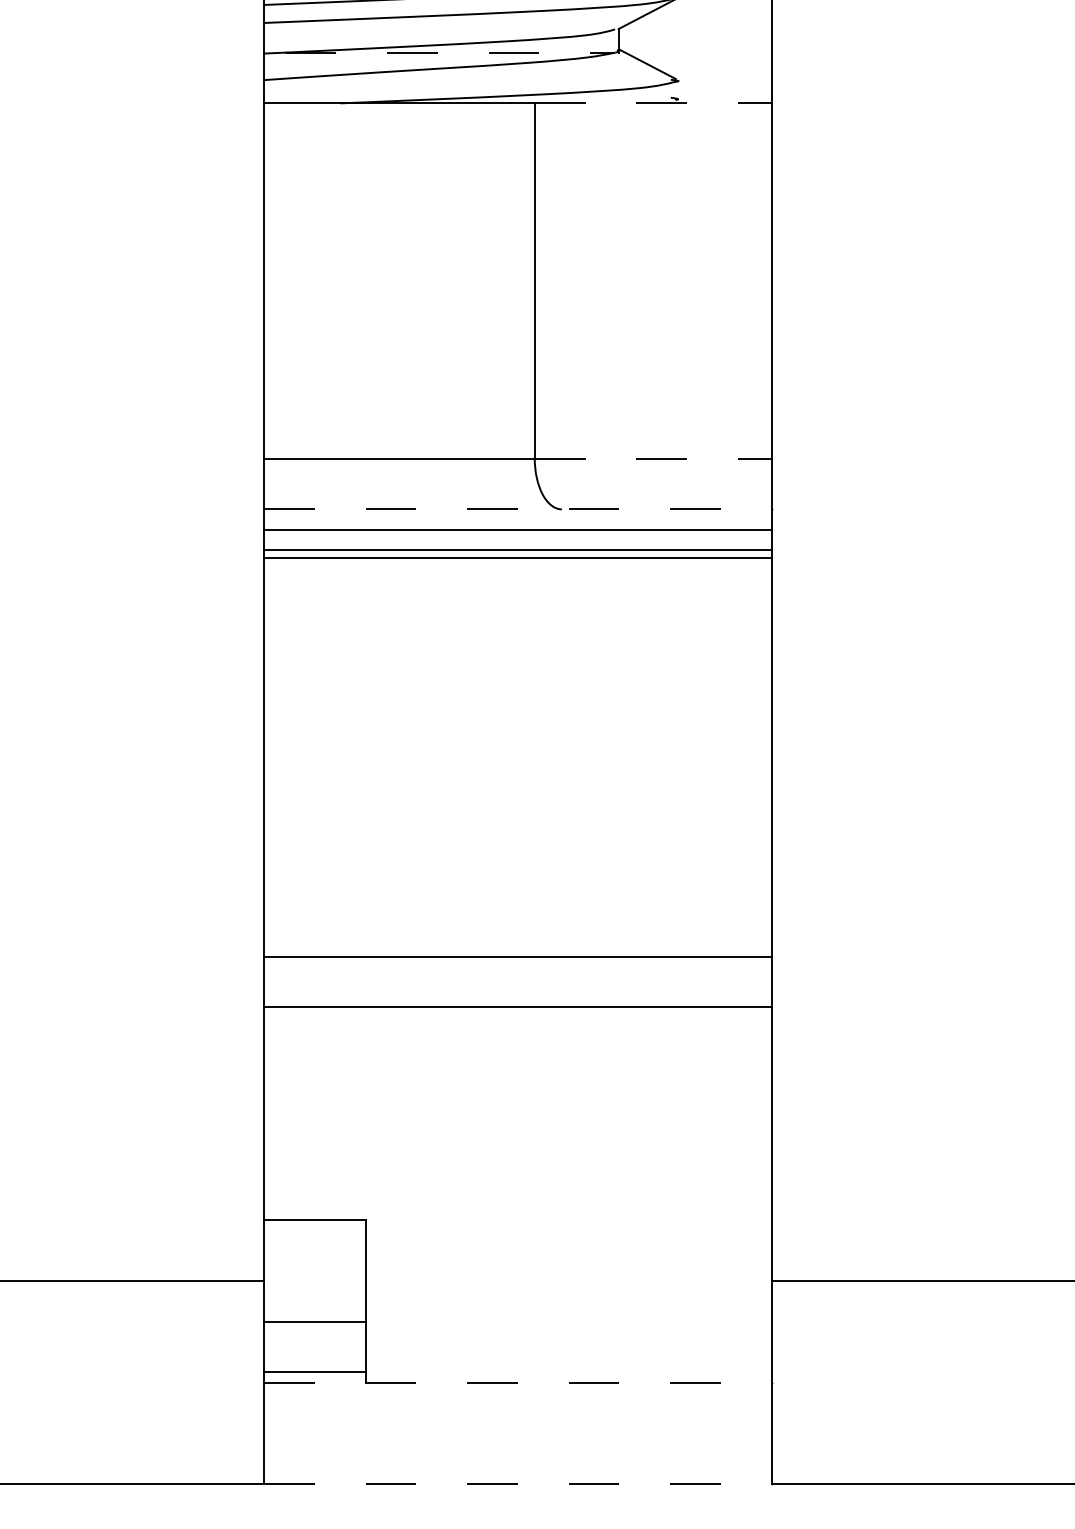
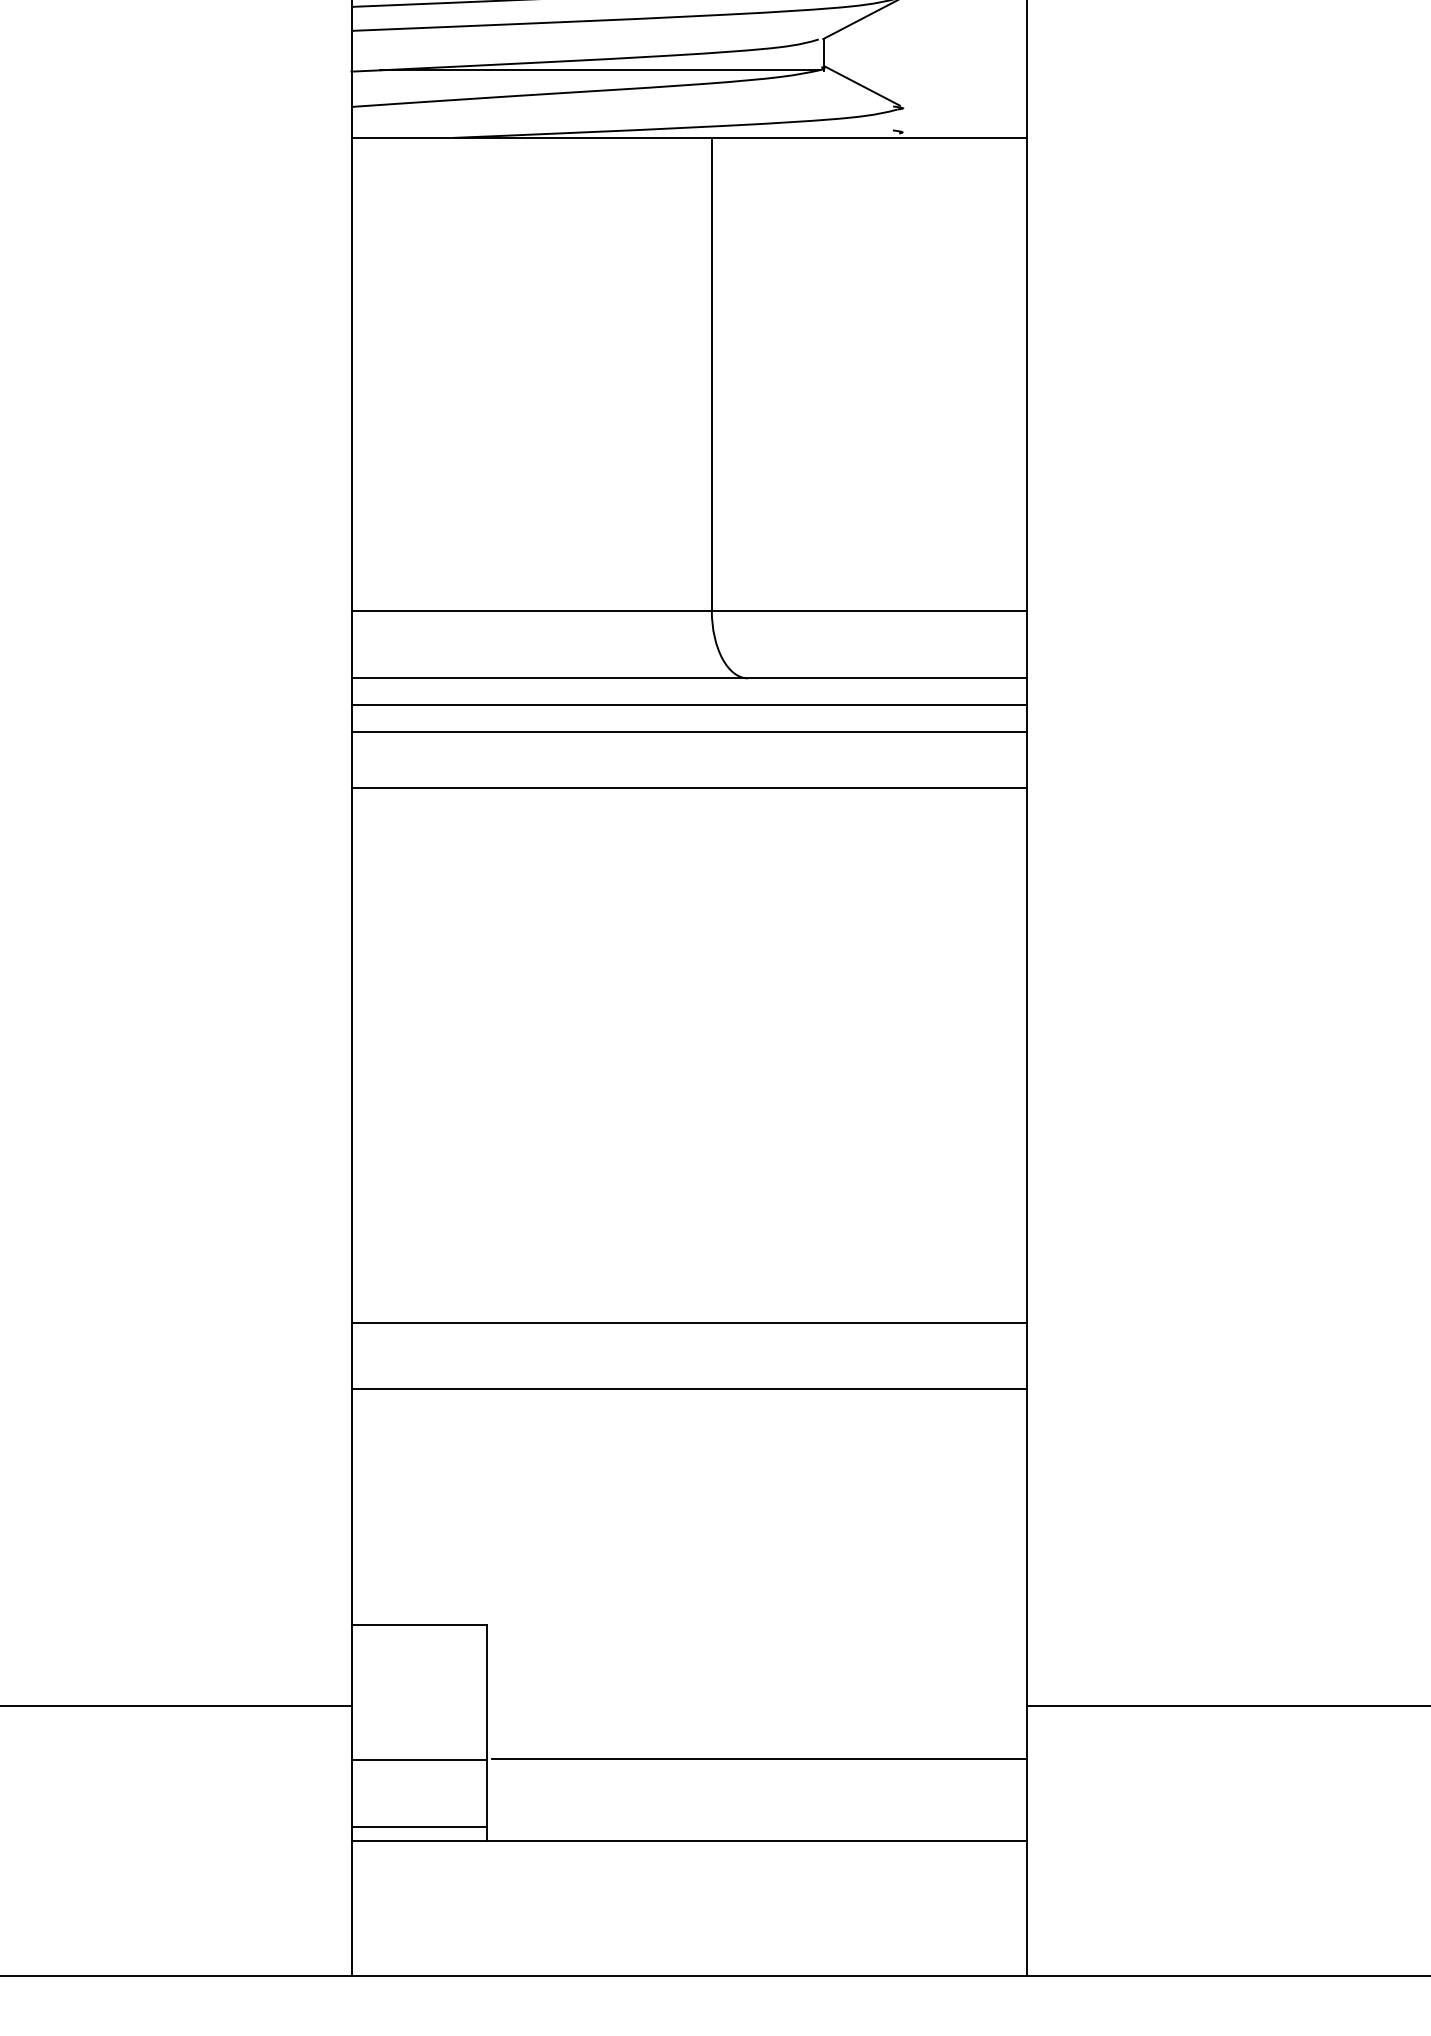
line: (451, 52) -> (600, 70), dashed -> solid
line: (653, 103) -> (869, 137), dashed -> solid
line: (653, 458) -> (869, 610), dashed -> solid
line: (517, 509) -> (689, 678), dashed -> solid
line: (517, 558) -> (689, 787), moved
line: (517, 956) -> (689, 1322), moved
line: (517, 1006) -> (689, 1389), moved
line: (570, 1321) -> (759, 1759), added
line: (517, 1382) -> (689, 1840), dashed -> solid
line: (517, 1483) -> (689, 1975), dashed -> solid

